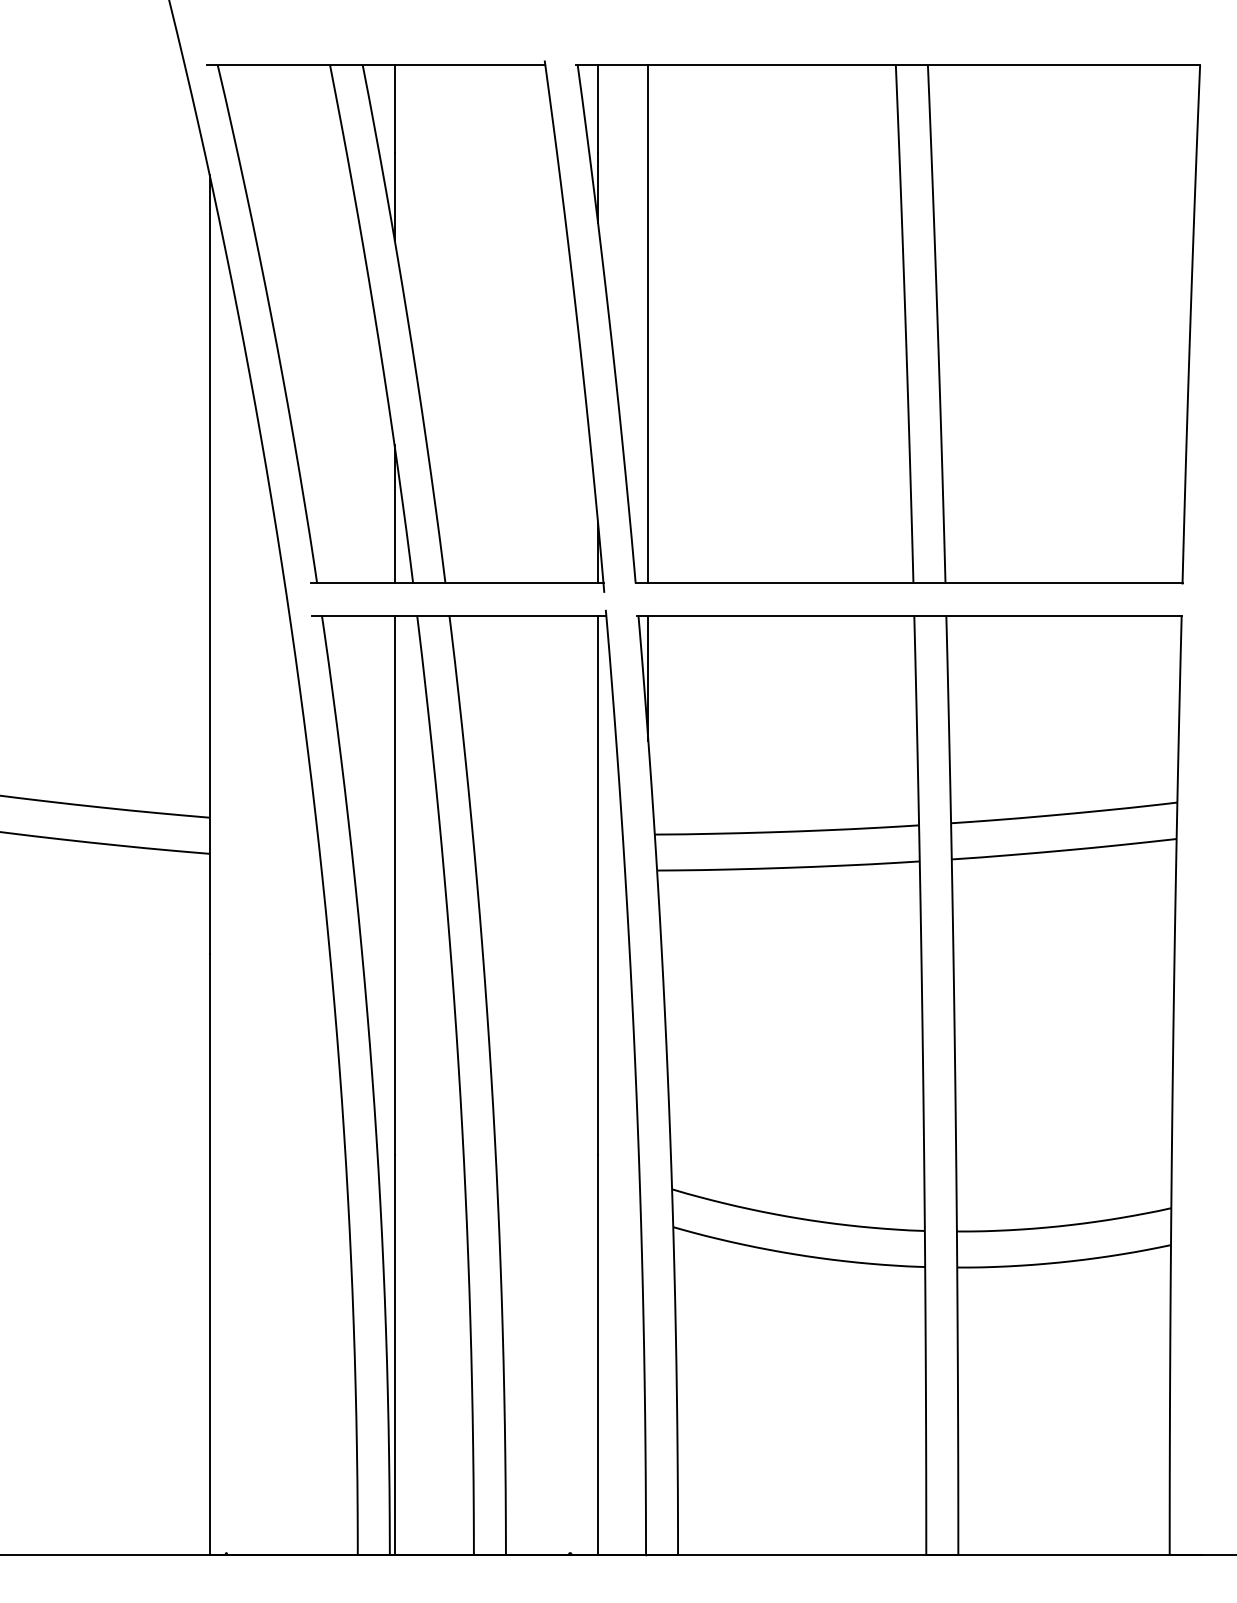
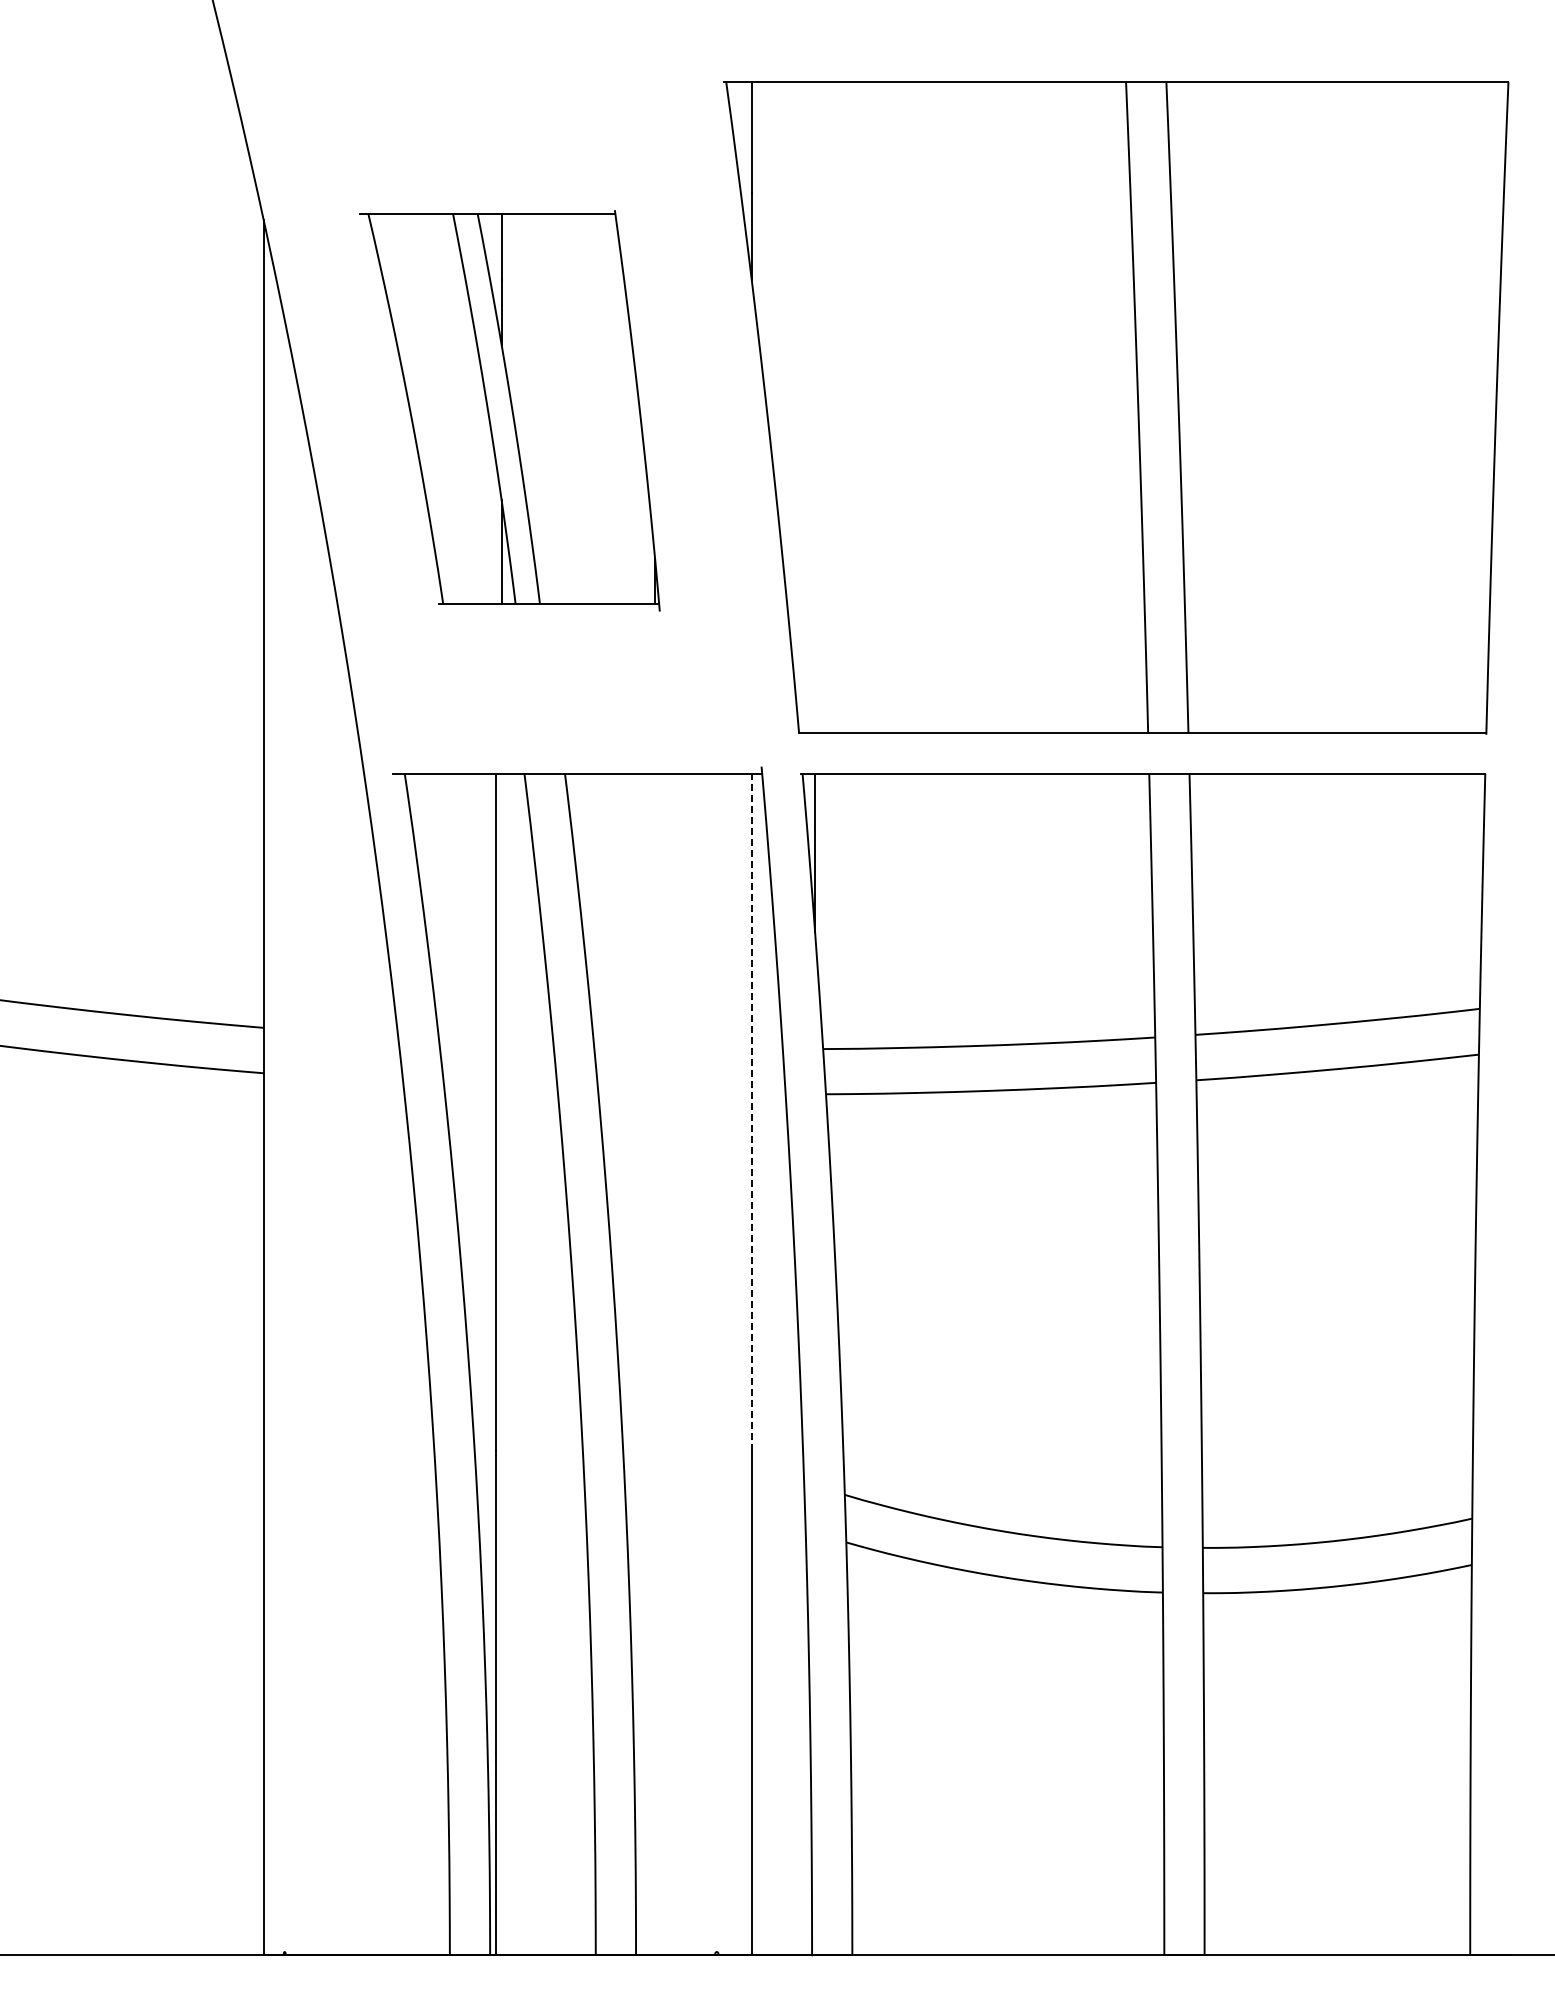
line: (648, 324) -> (815, 407), removed
part: (405, 326) -> (509, 410), size x0.6
line: (597, 885) -> (751, 1112), solid -> dashed

